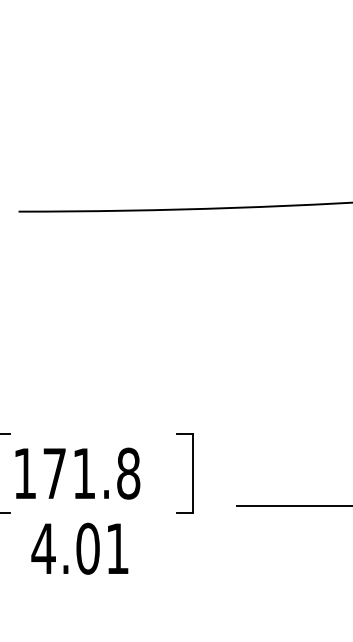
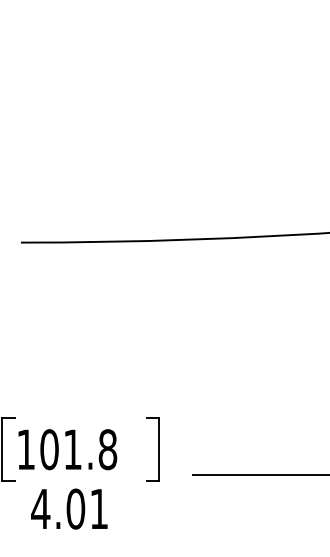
text: (54, 473) -> (49, 449), 171.8 -> 101.8

